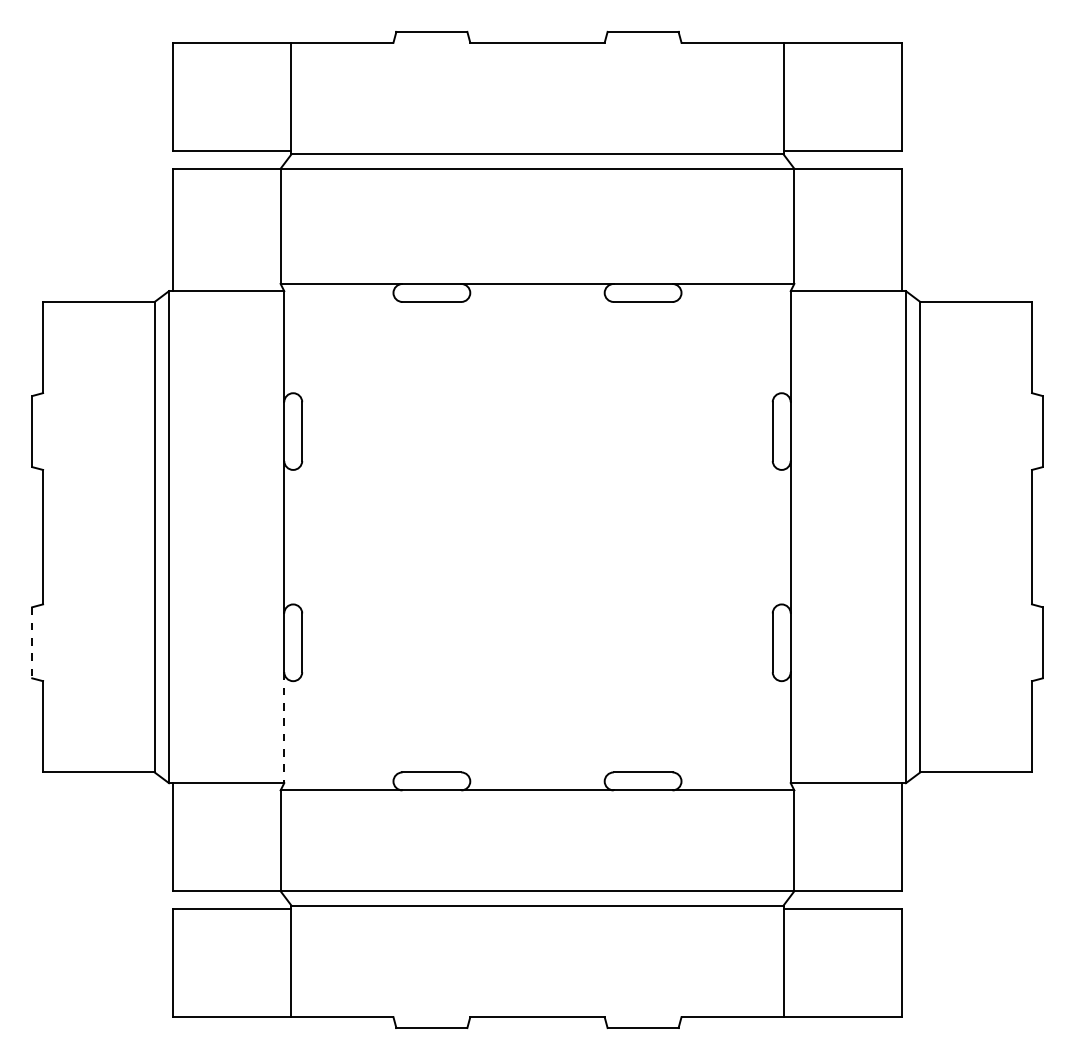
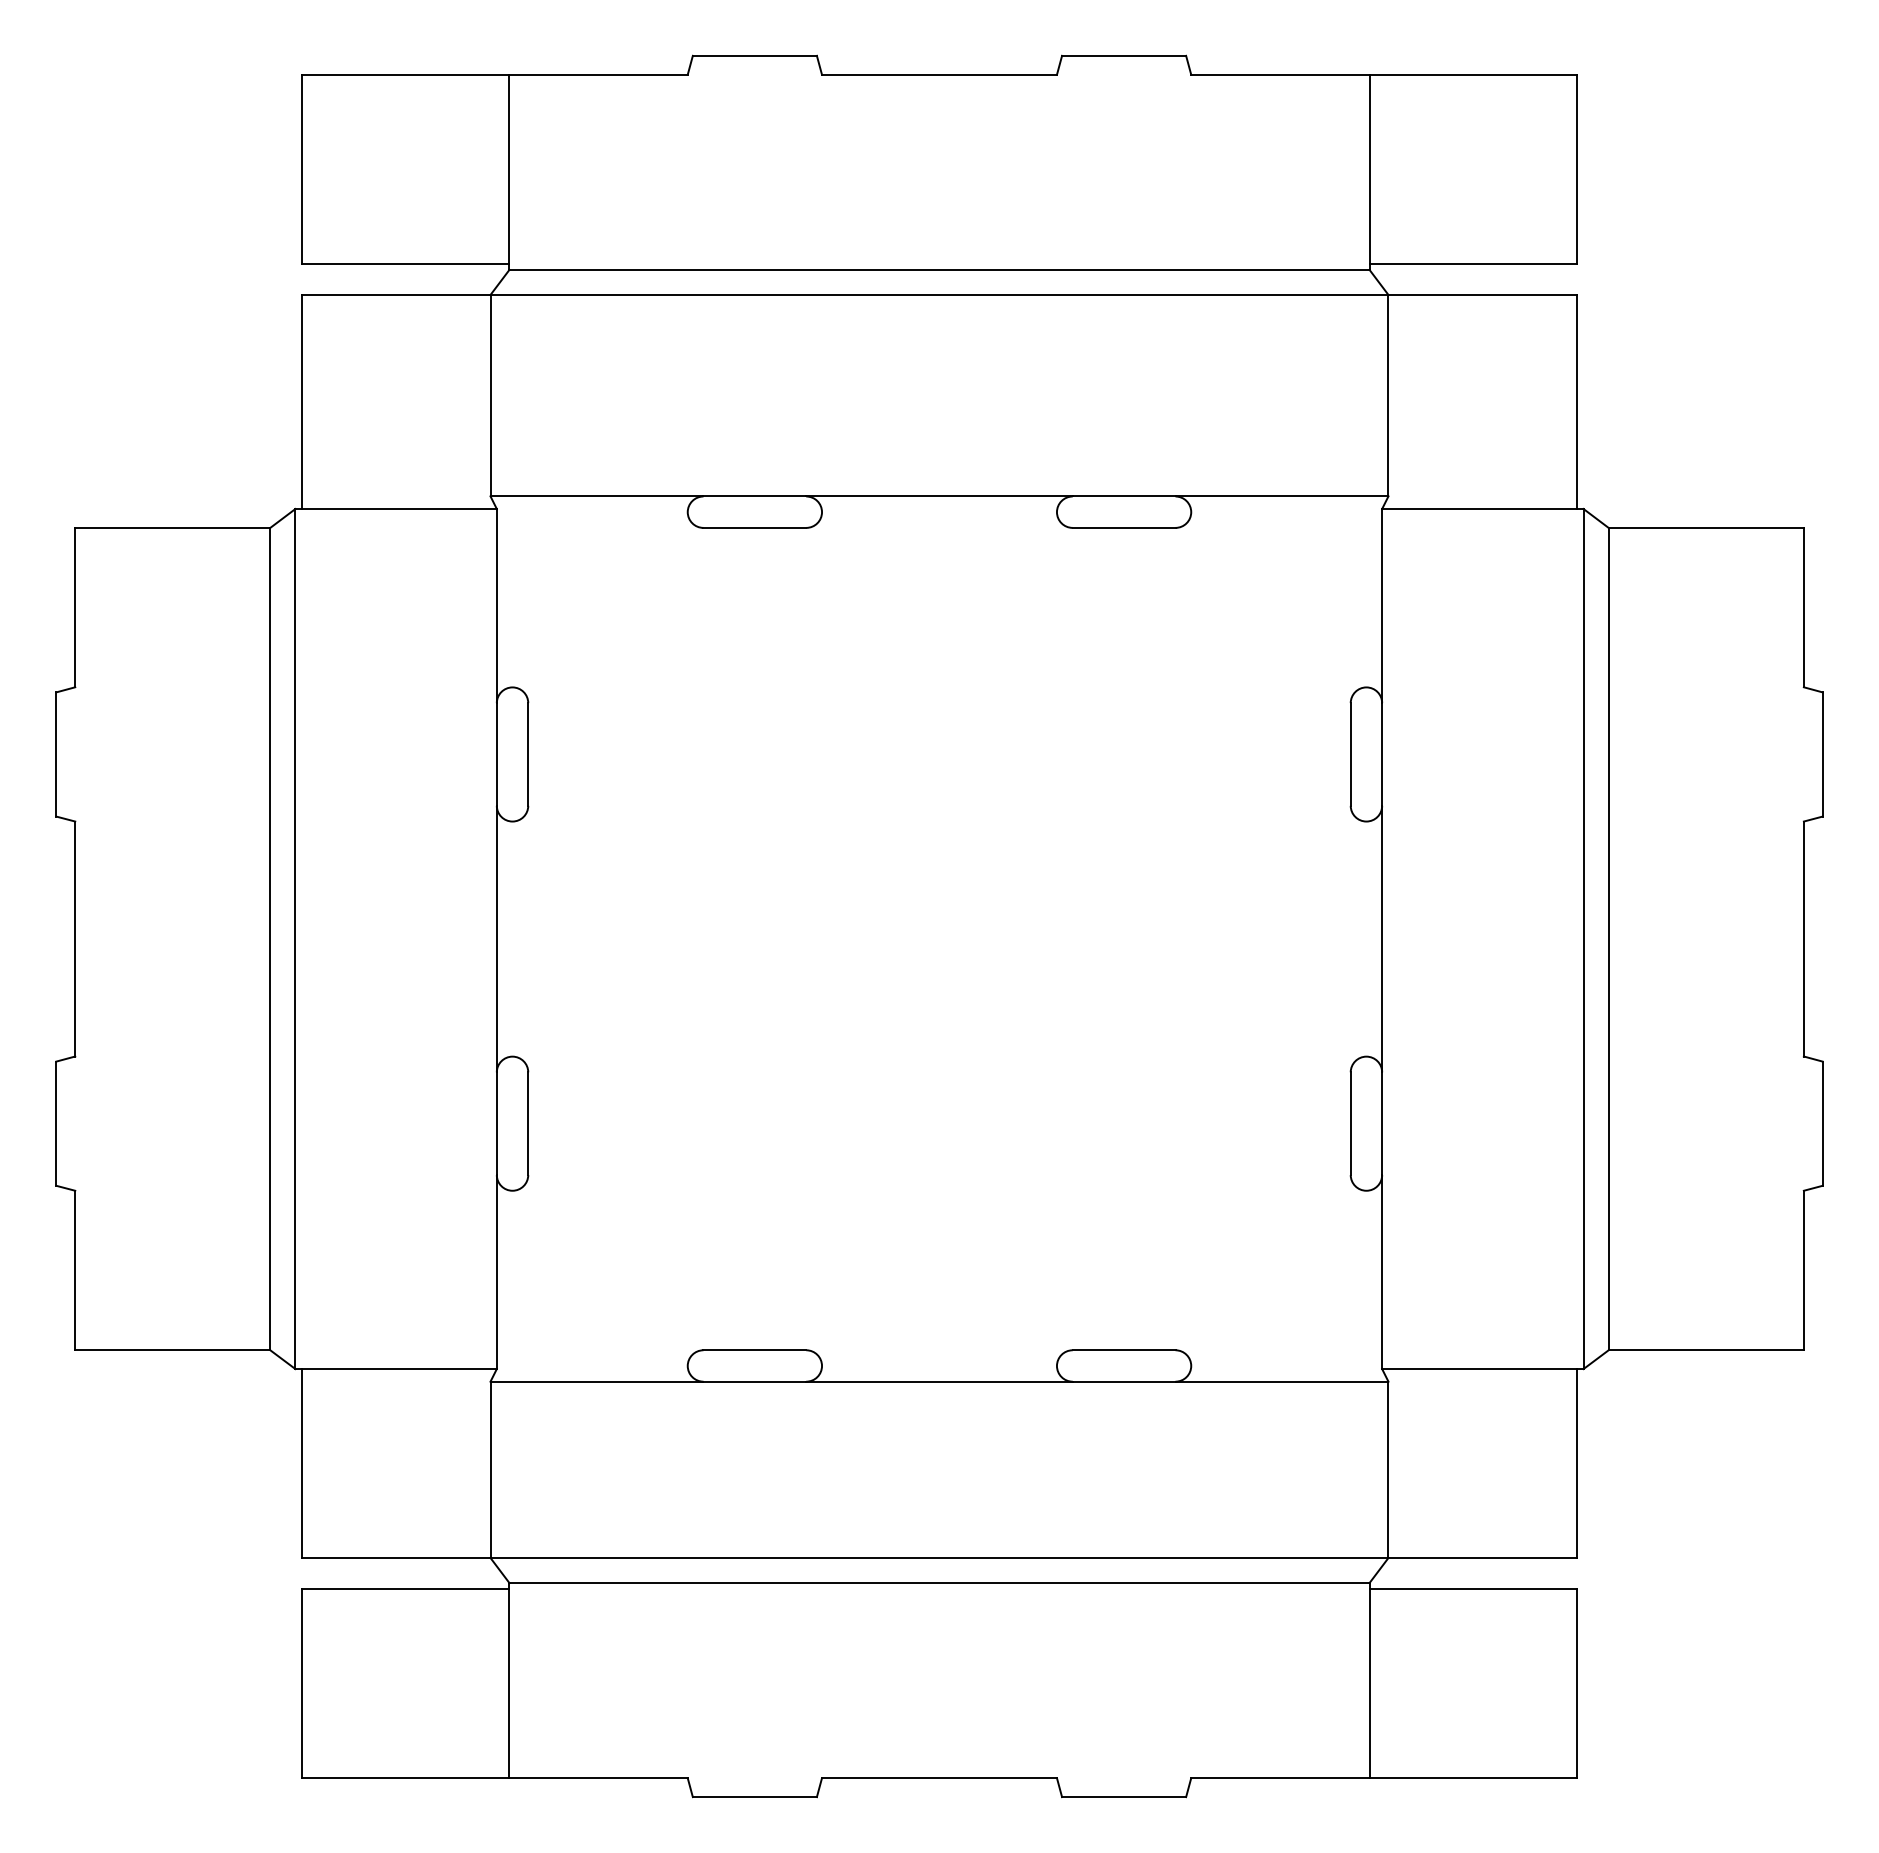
line: (32, 642) -> (56, 1123), dashed -> solid
line: (284, 728) -> (497, 1273), dashed -> solid

